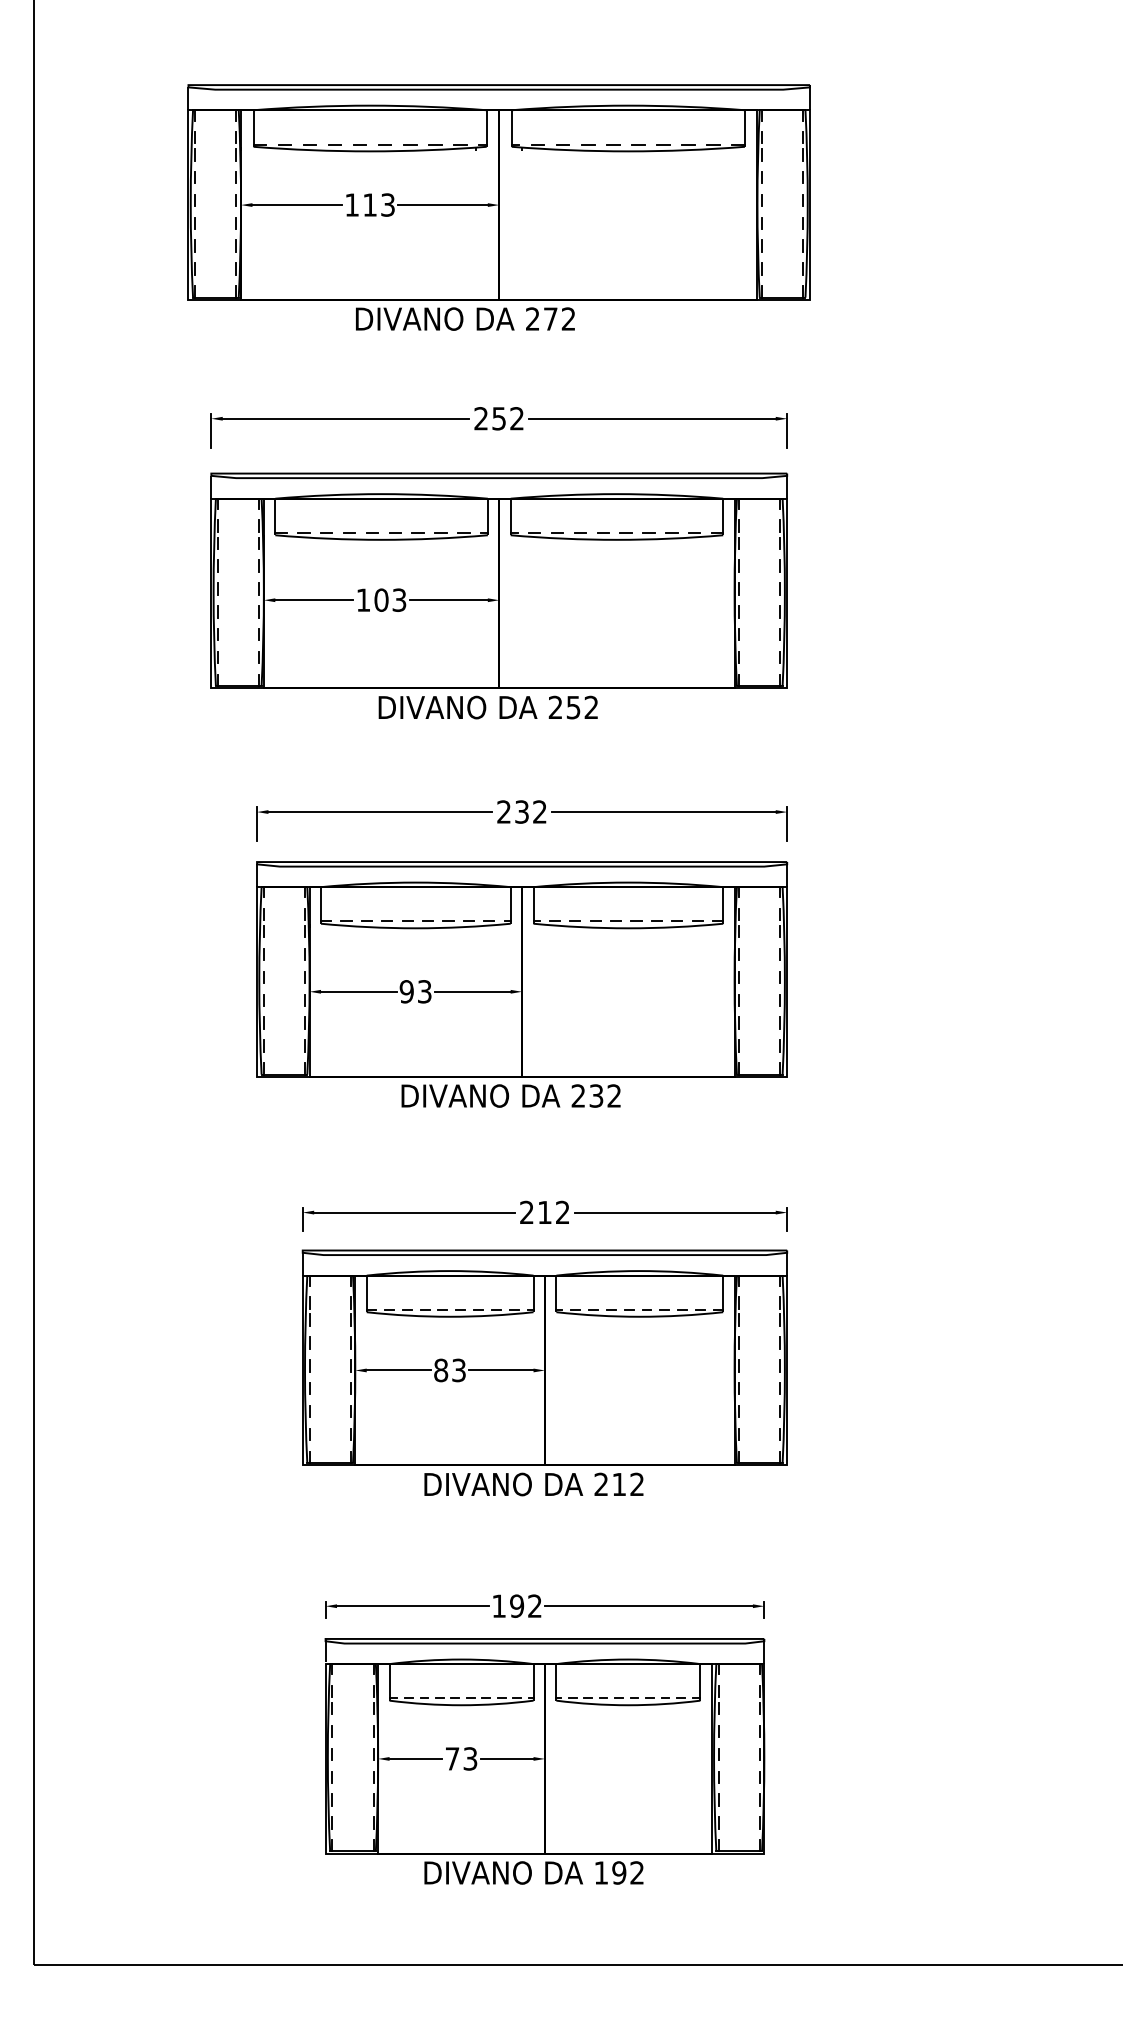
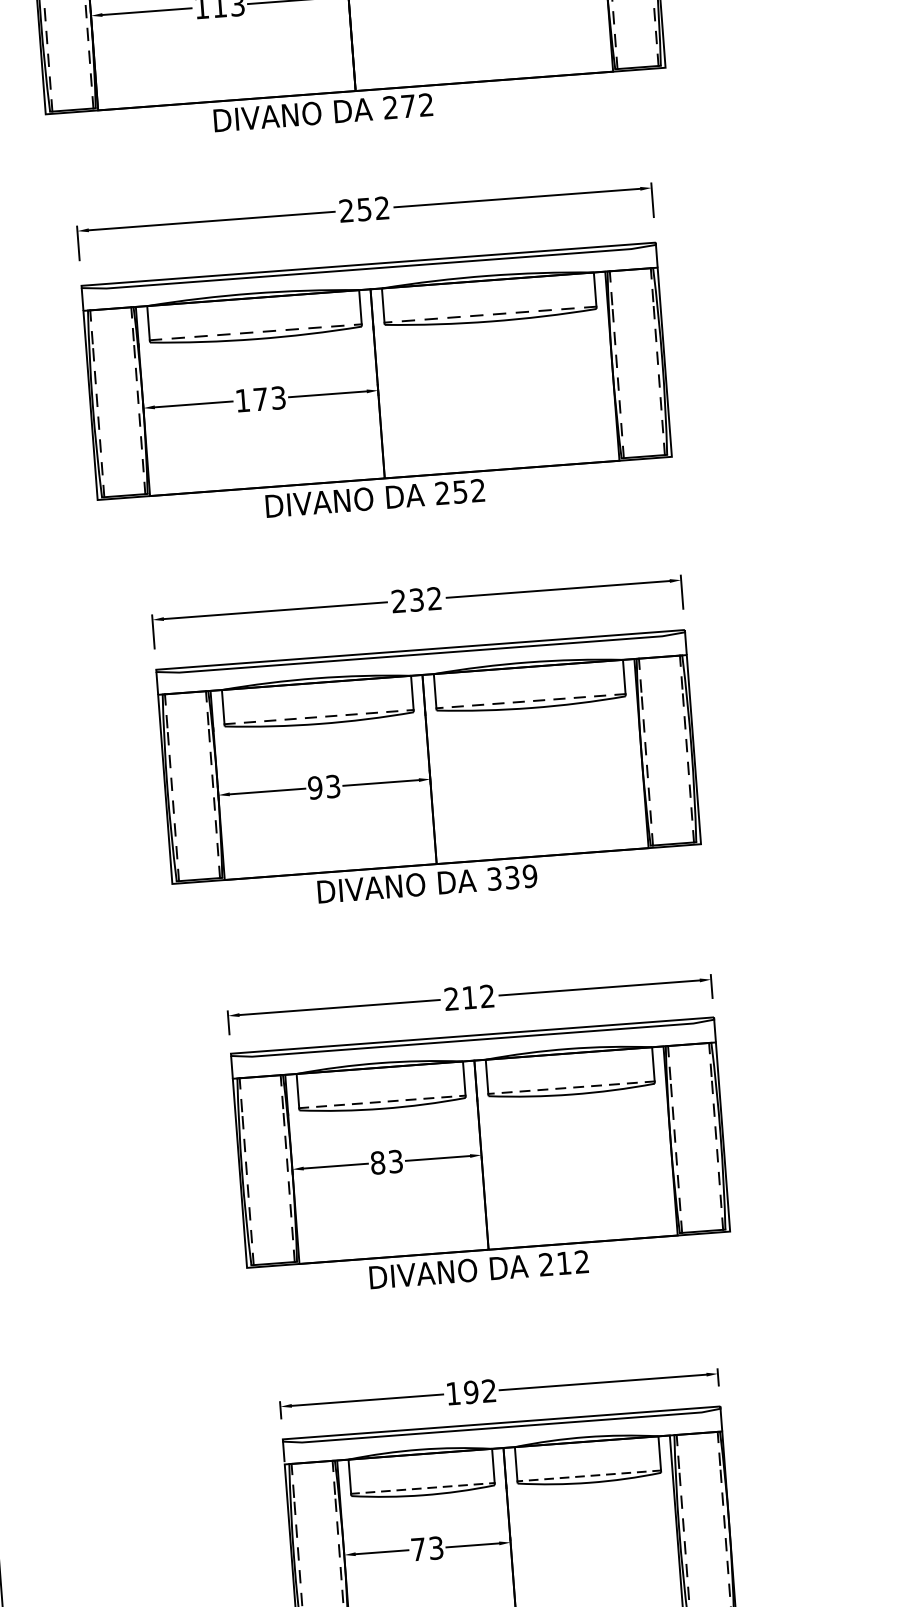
text: (381, 599) -> (260, 398), 103 -> 173
text: (596, 1095) -> (512, 877), 232 -> 339

